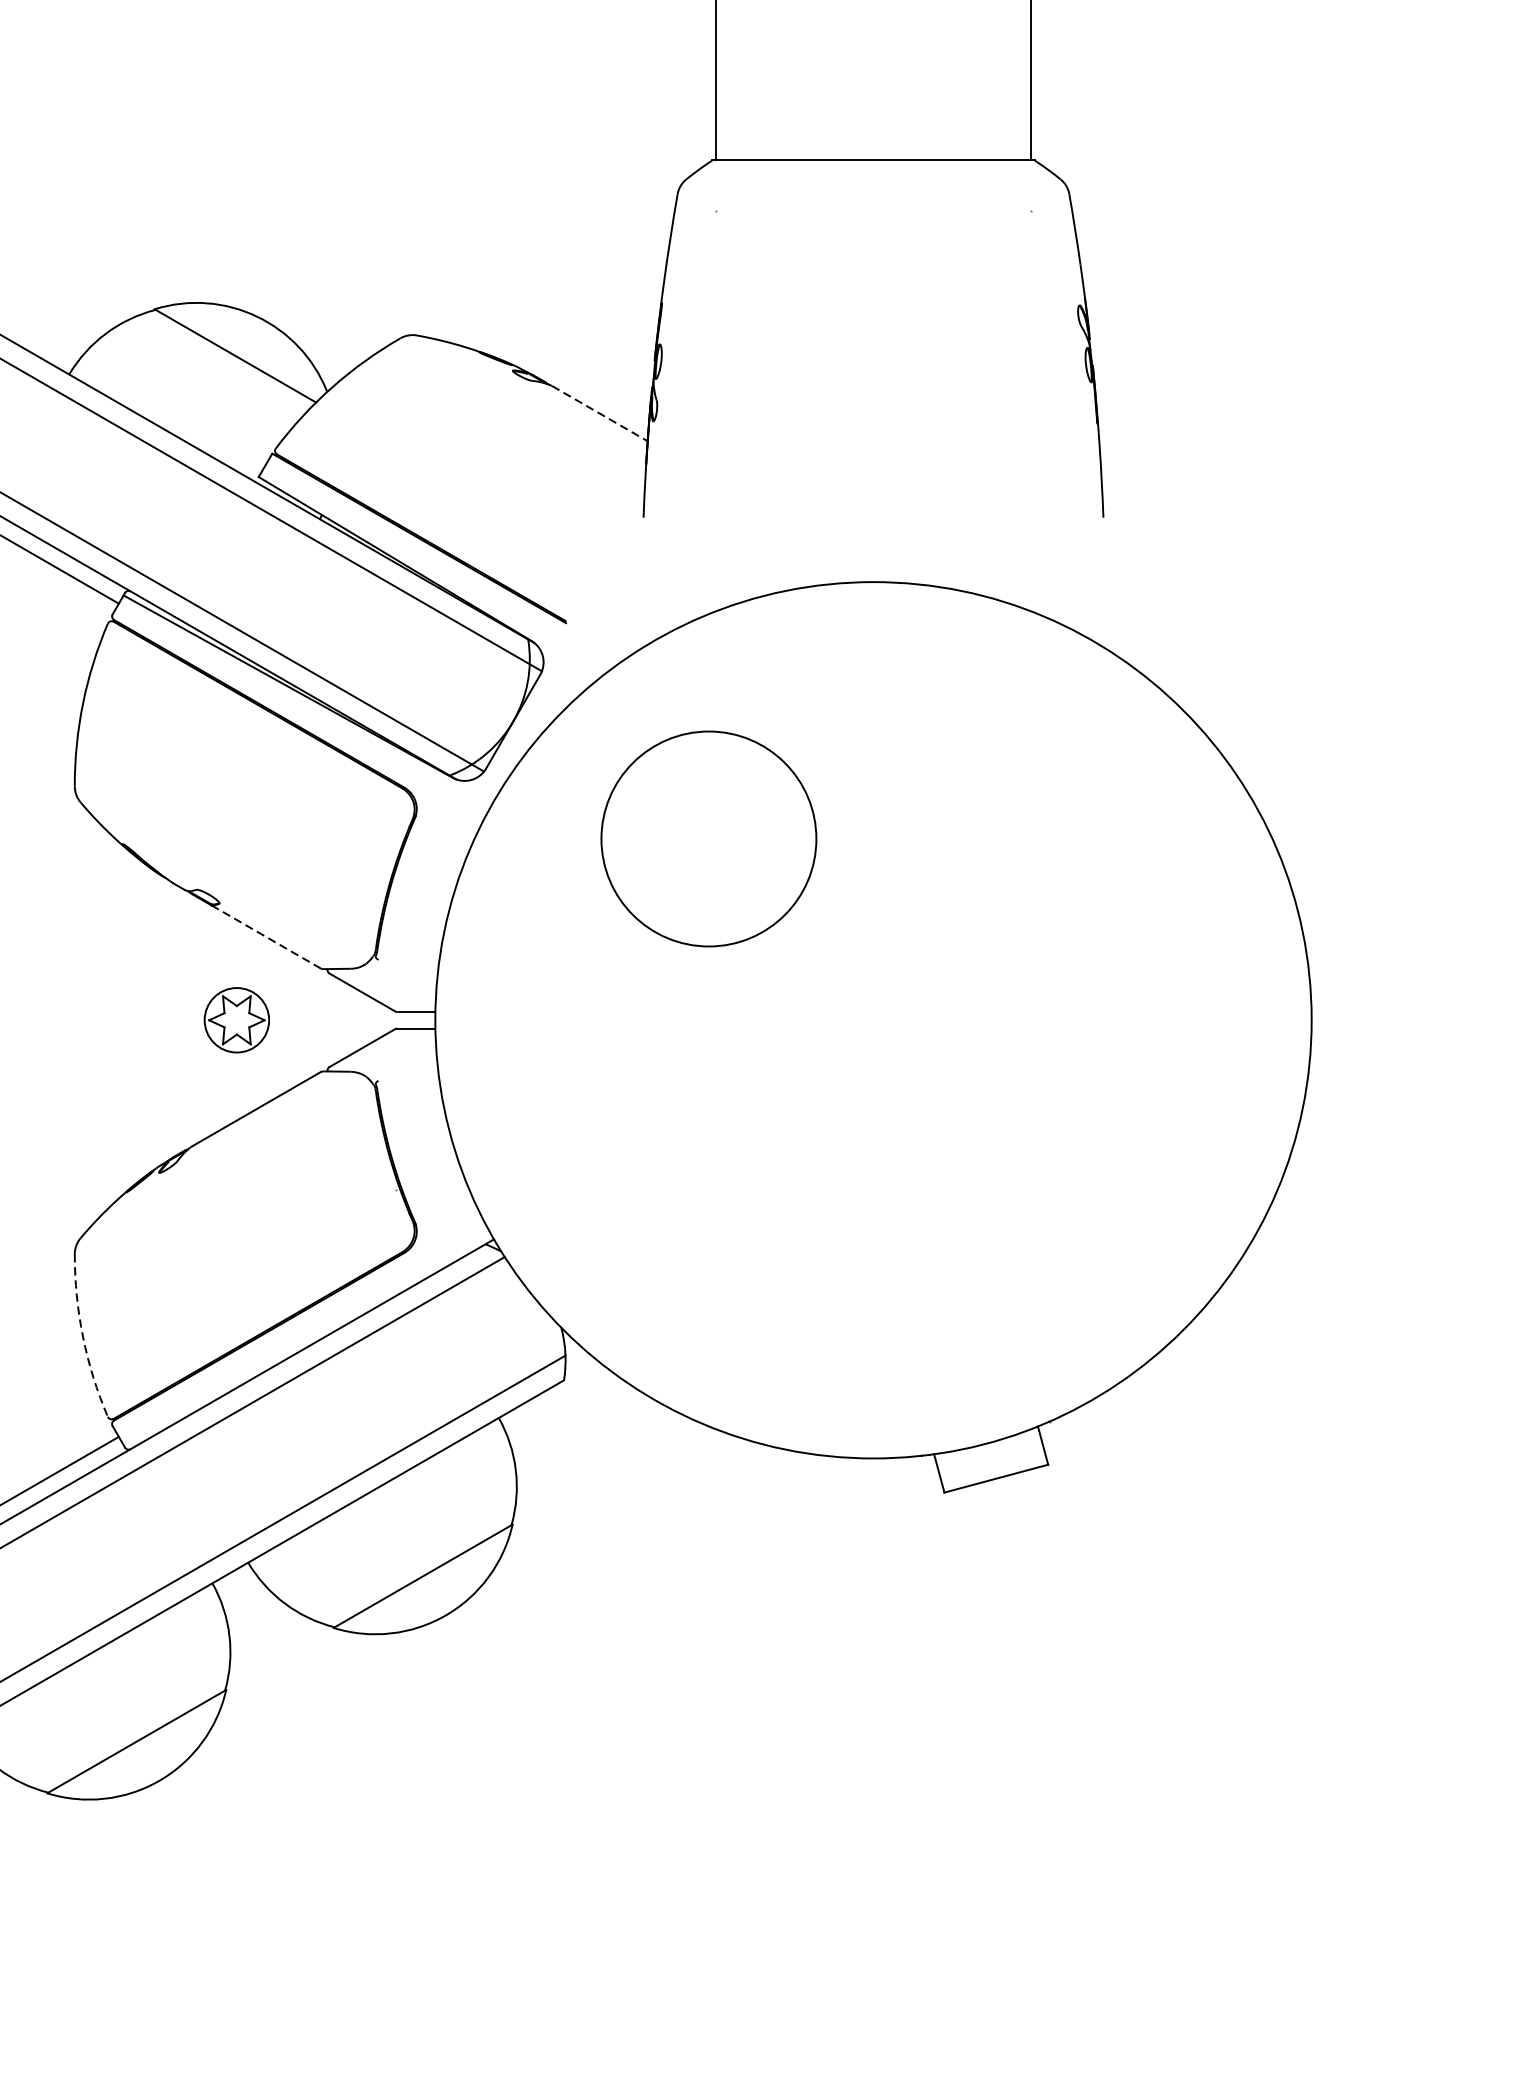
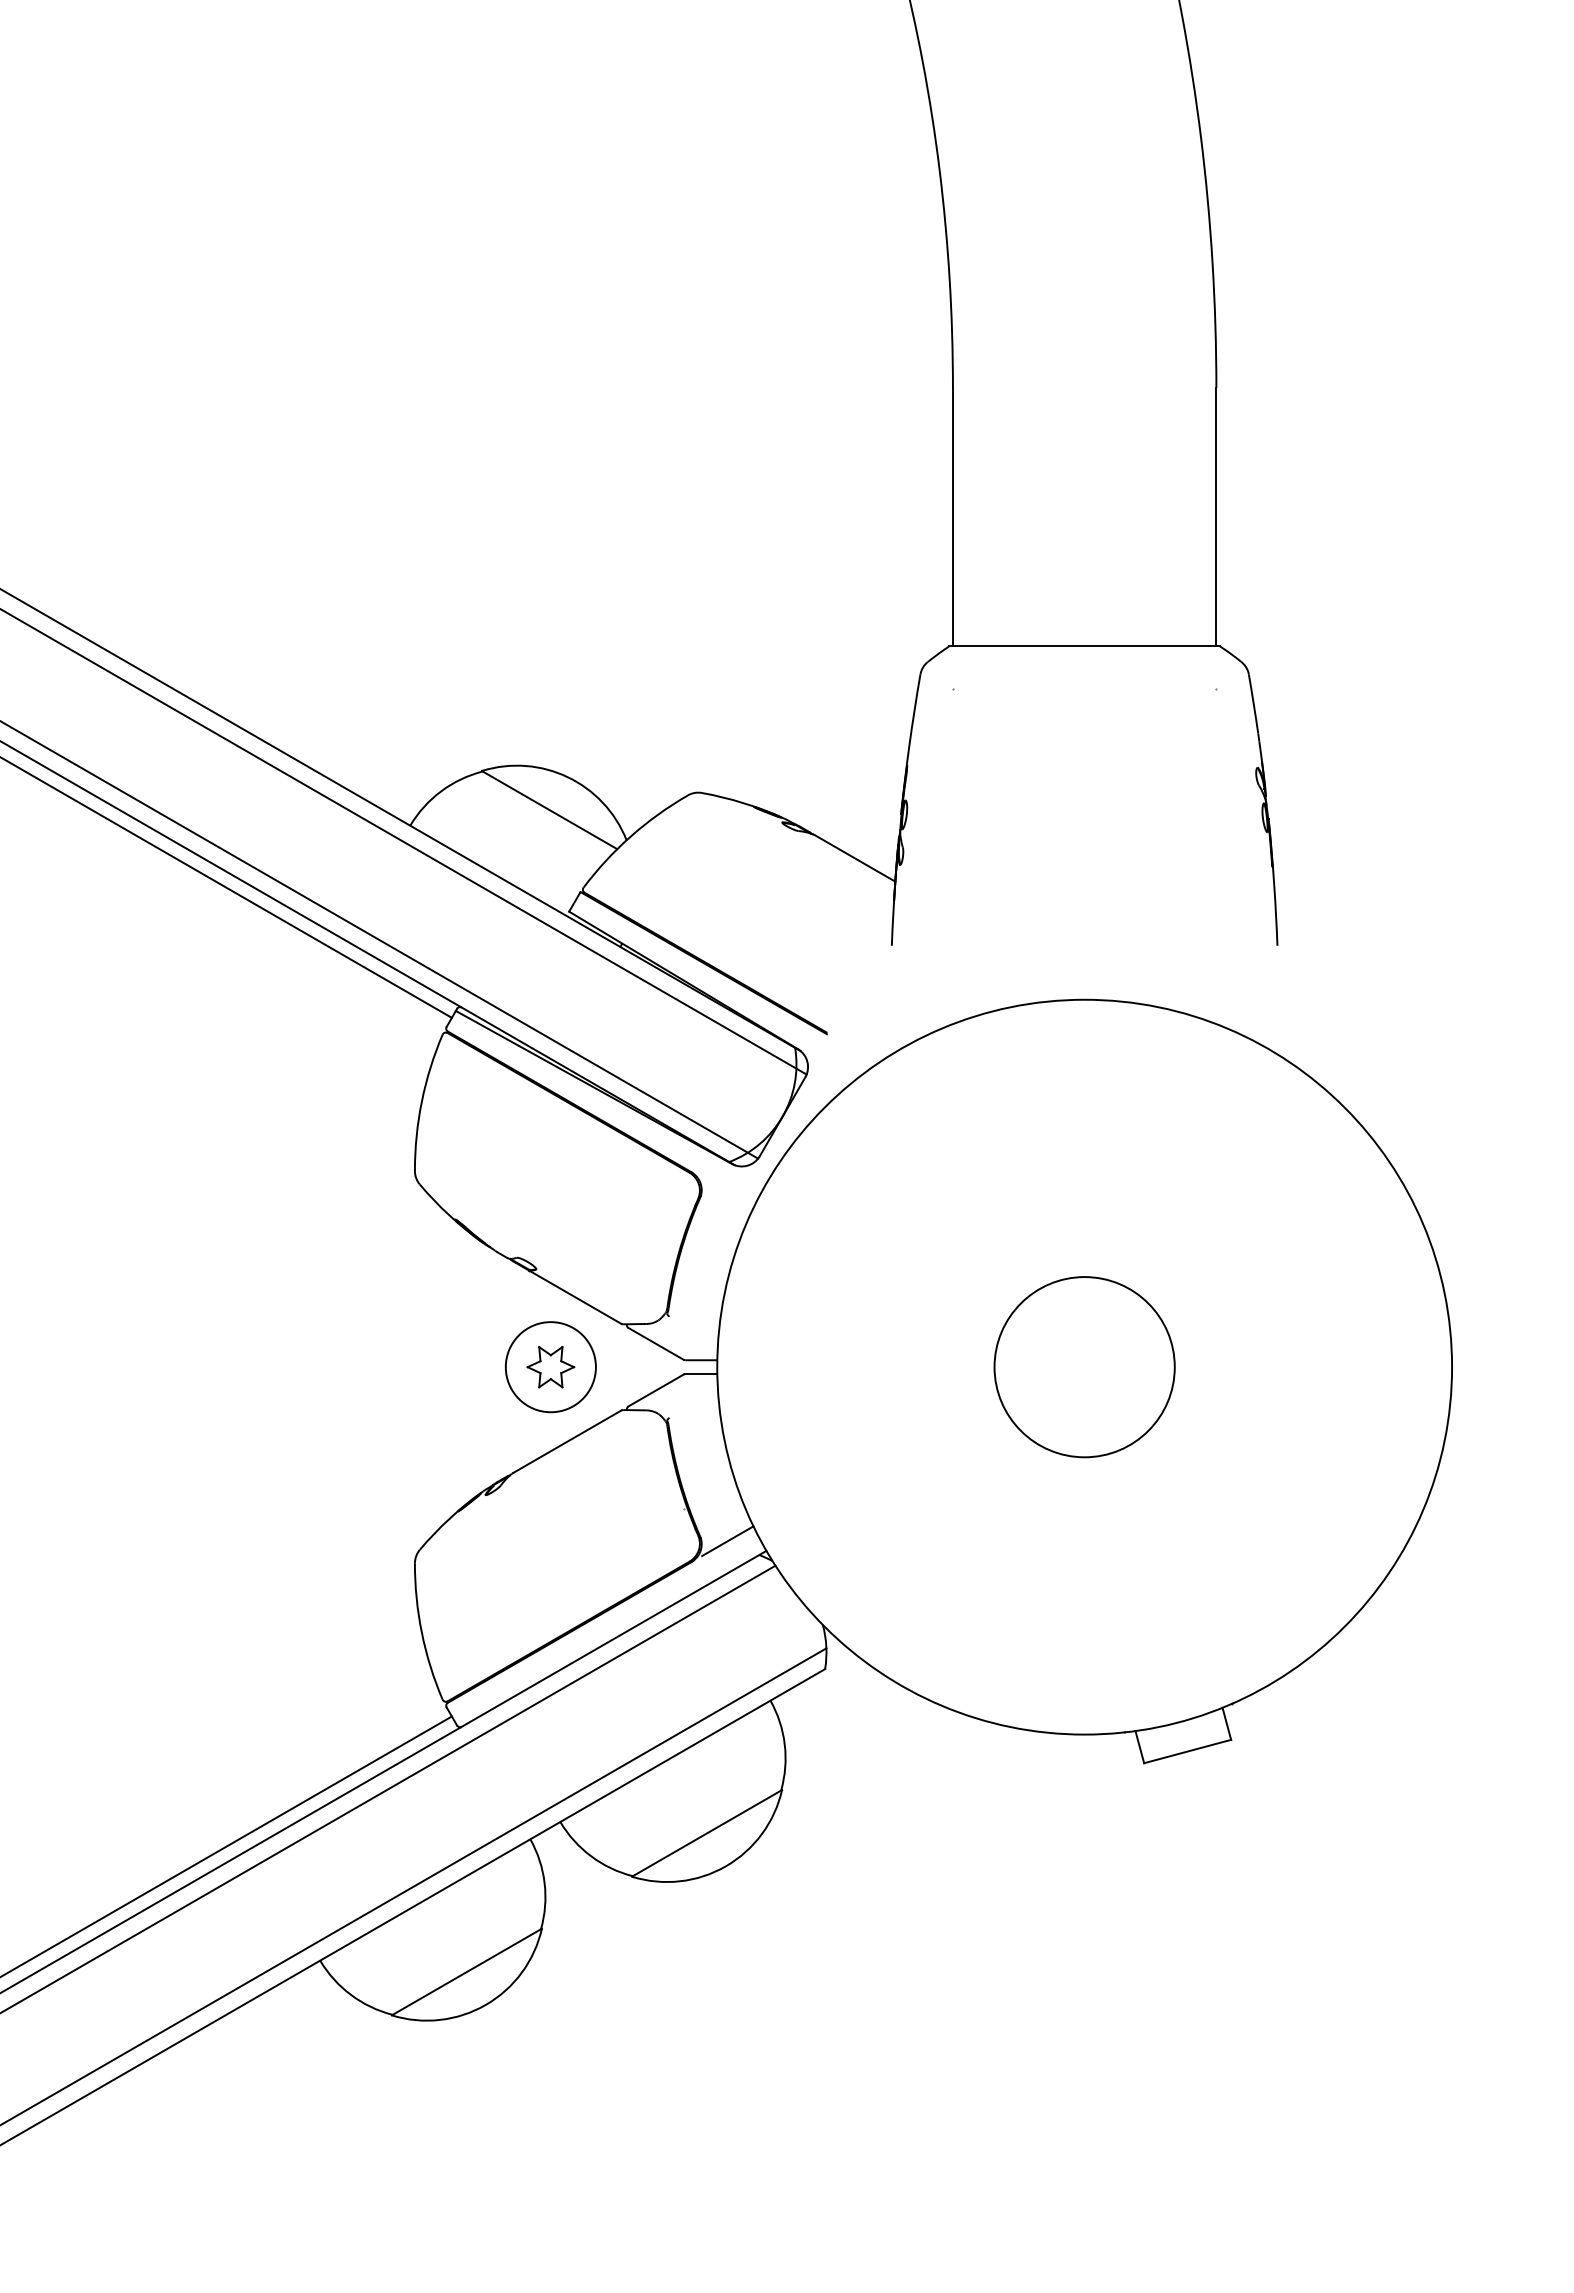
line: (600, 413) -> (855, 858), dashed -> solid
circle: (708, 839) -> (1084, 1367), moved
line: (265, 937) -> (574, 1297), dashed -> solid
circle: (236, 1020) -> (550, 1367), size x1.67
line: (447, 1228) -> (727, 1541), added
arc: (82, 1336) -> (421, 1632), dashed -> solid

